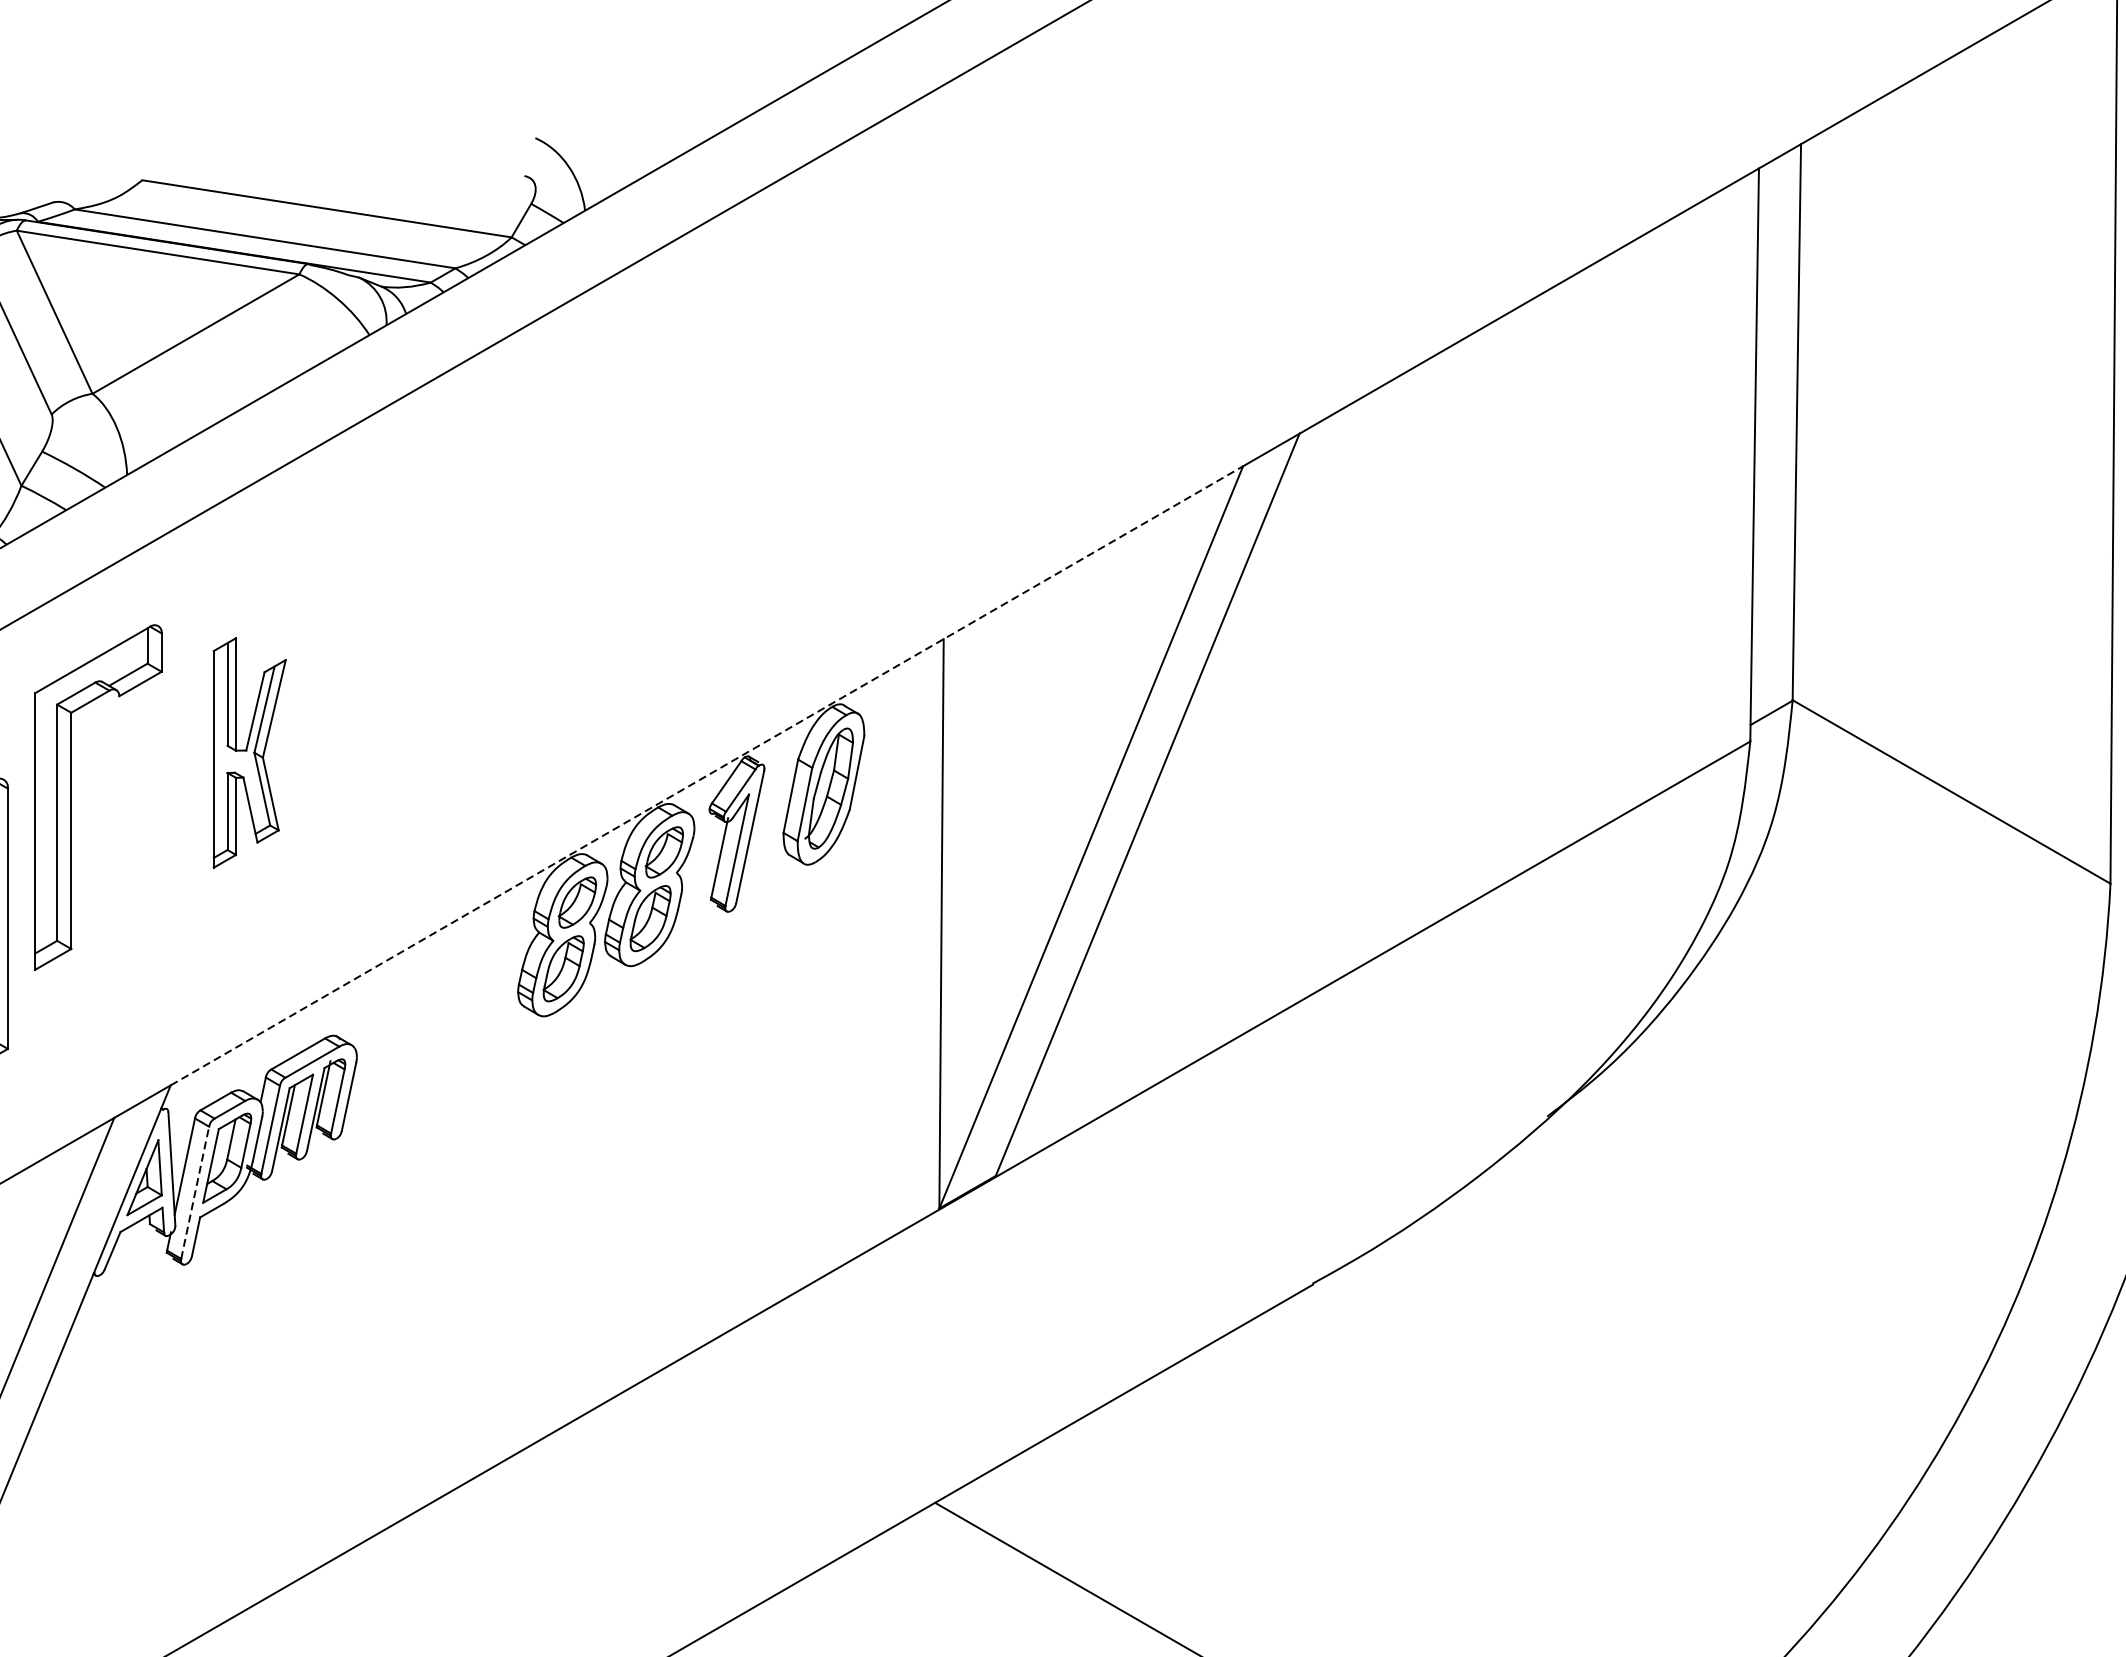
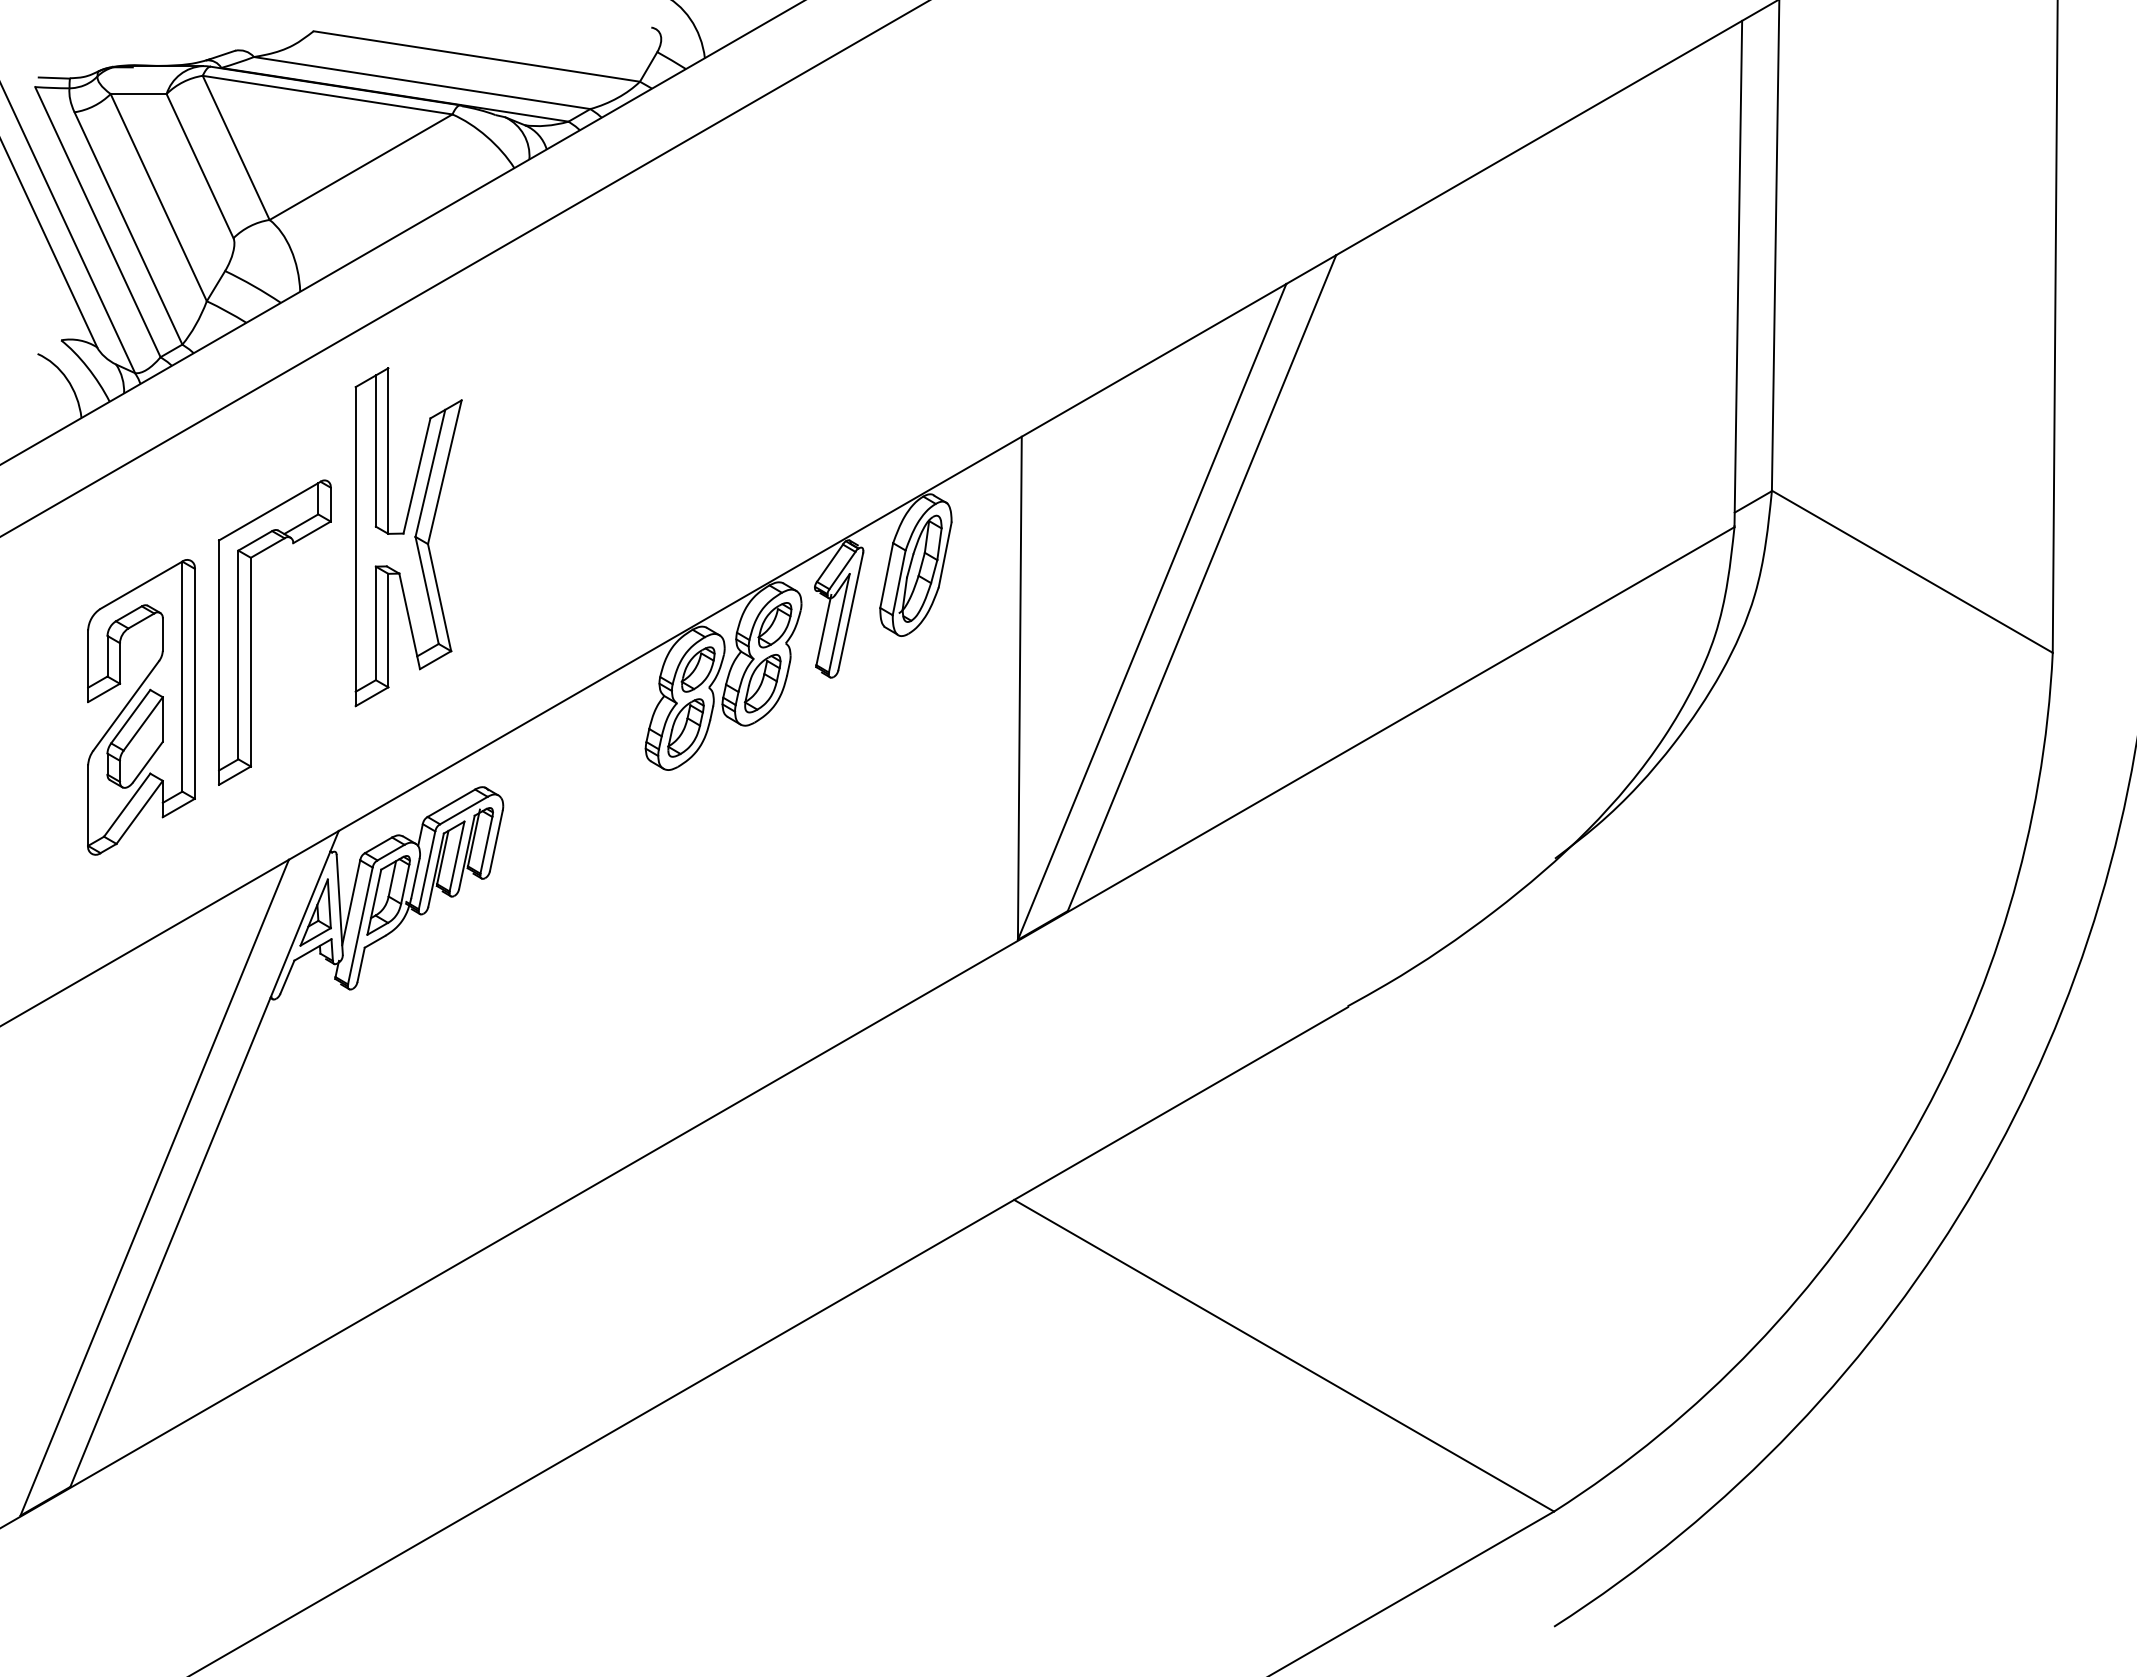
part: (249, 753) -> (408, 537), size x1.67
line: (708, 775) -> (813, 557), dashed -> solid
part: (71, 797) -> (251, 632), moved
line: (195, 1192) -> (360, 925), dashed -> solid

